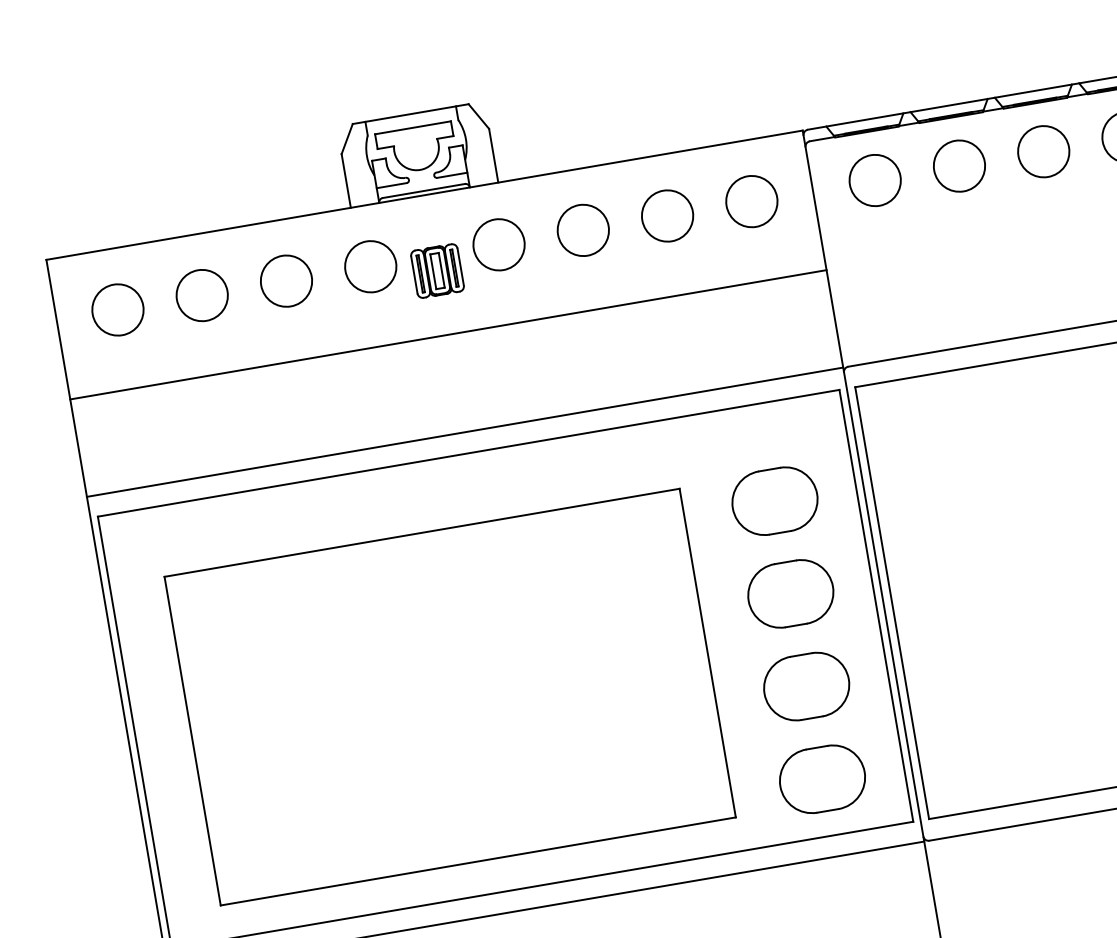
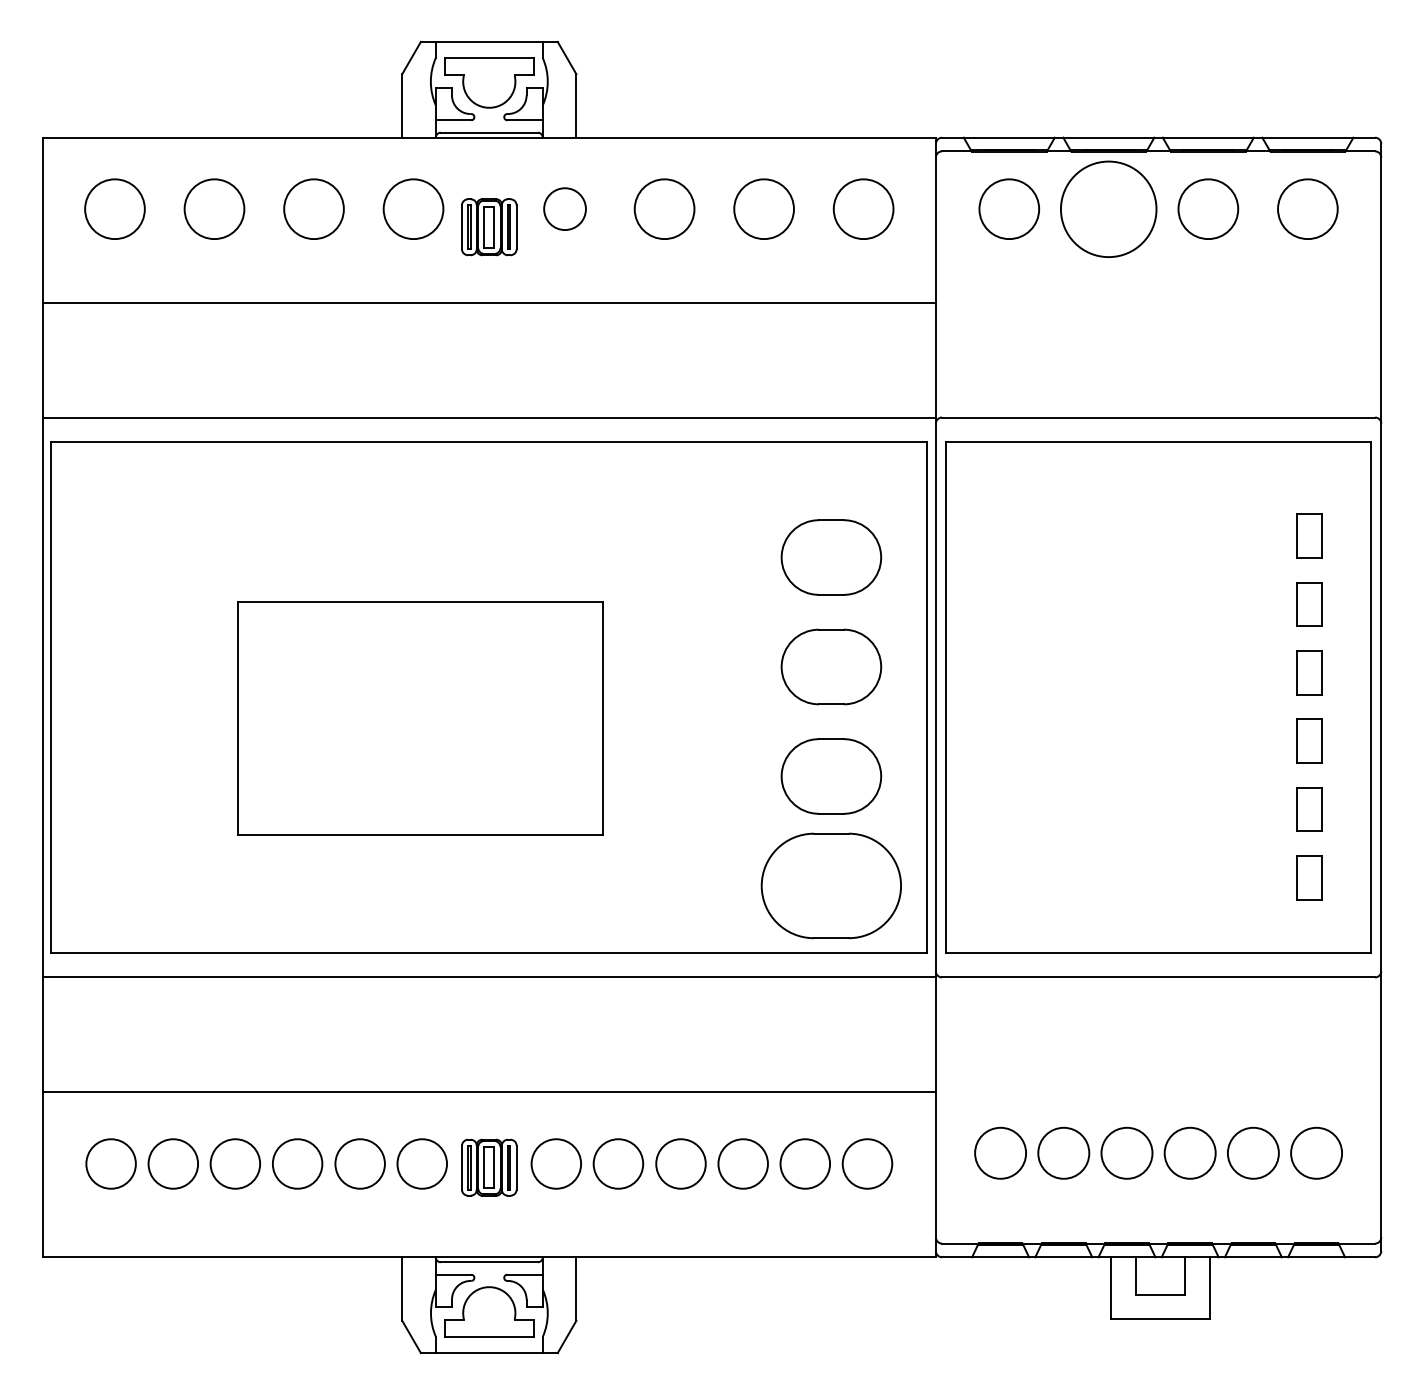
circle: (959, 165) -> (1108, 208), size x1.6
circle: (498, 244) -> (564, 208), size x0.7
part: (449, 697) -> (419, 718), size x0.6
part: (822, 778) -> (831, 885), size x1.4

